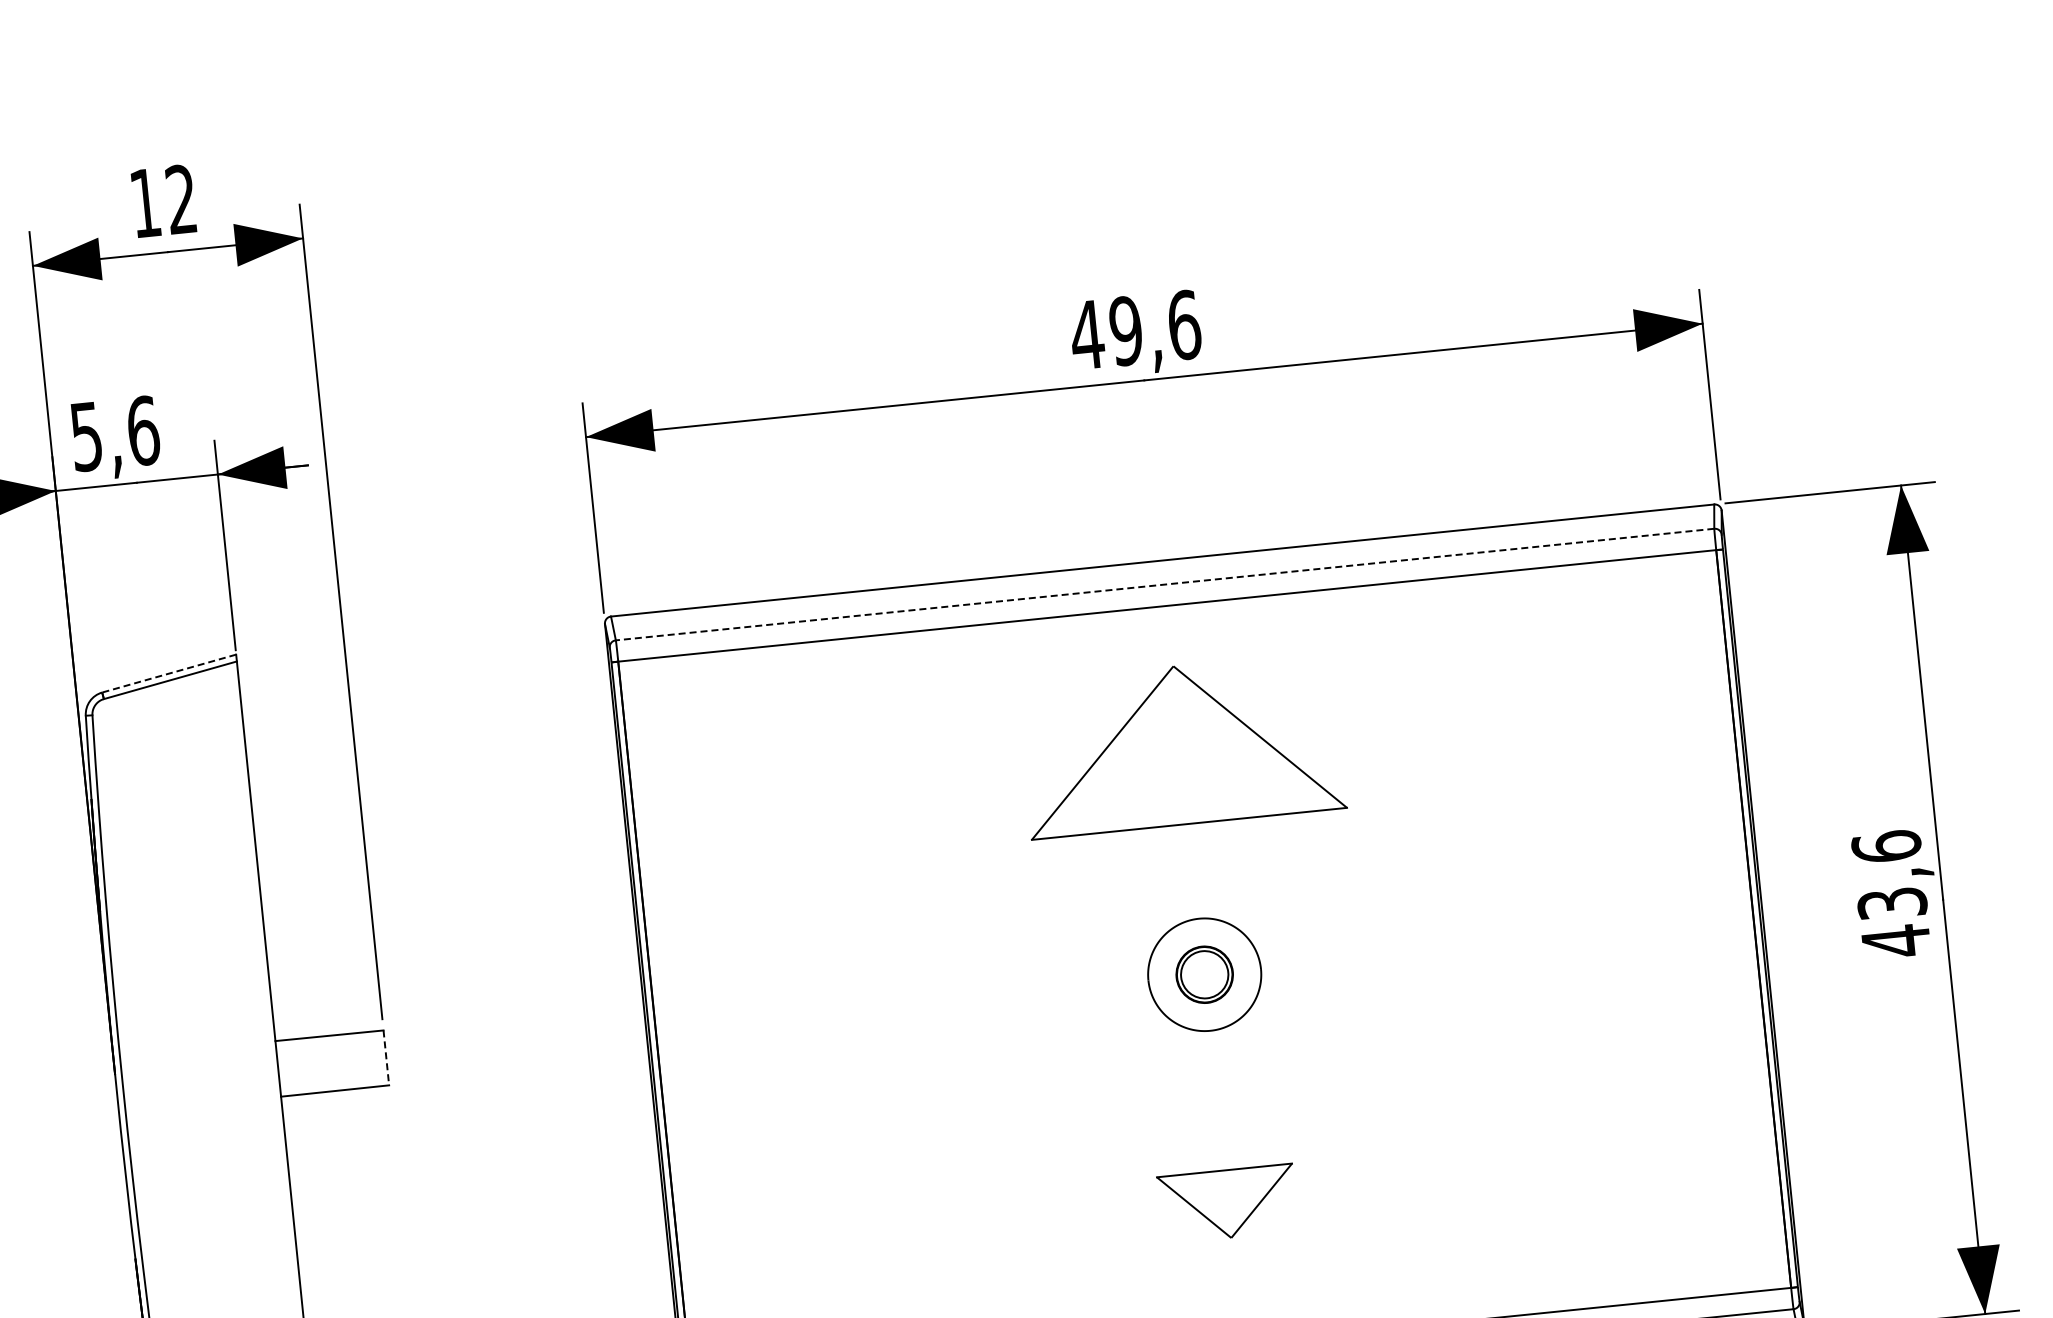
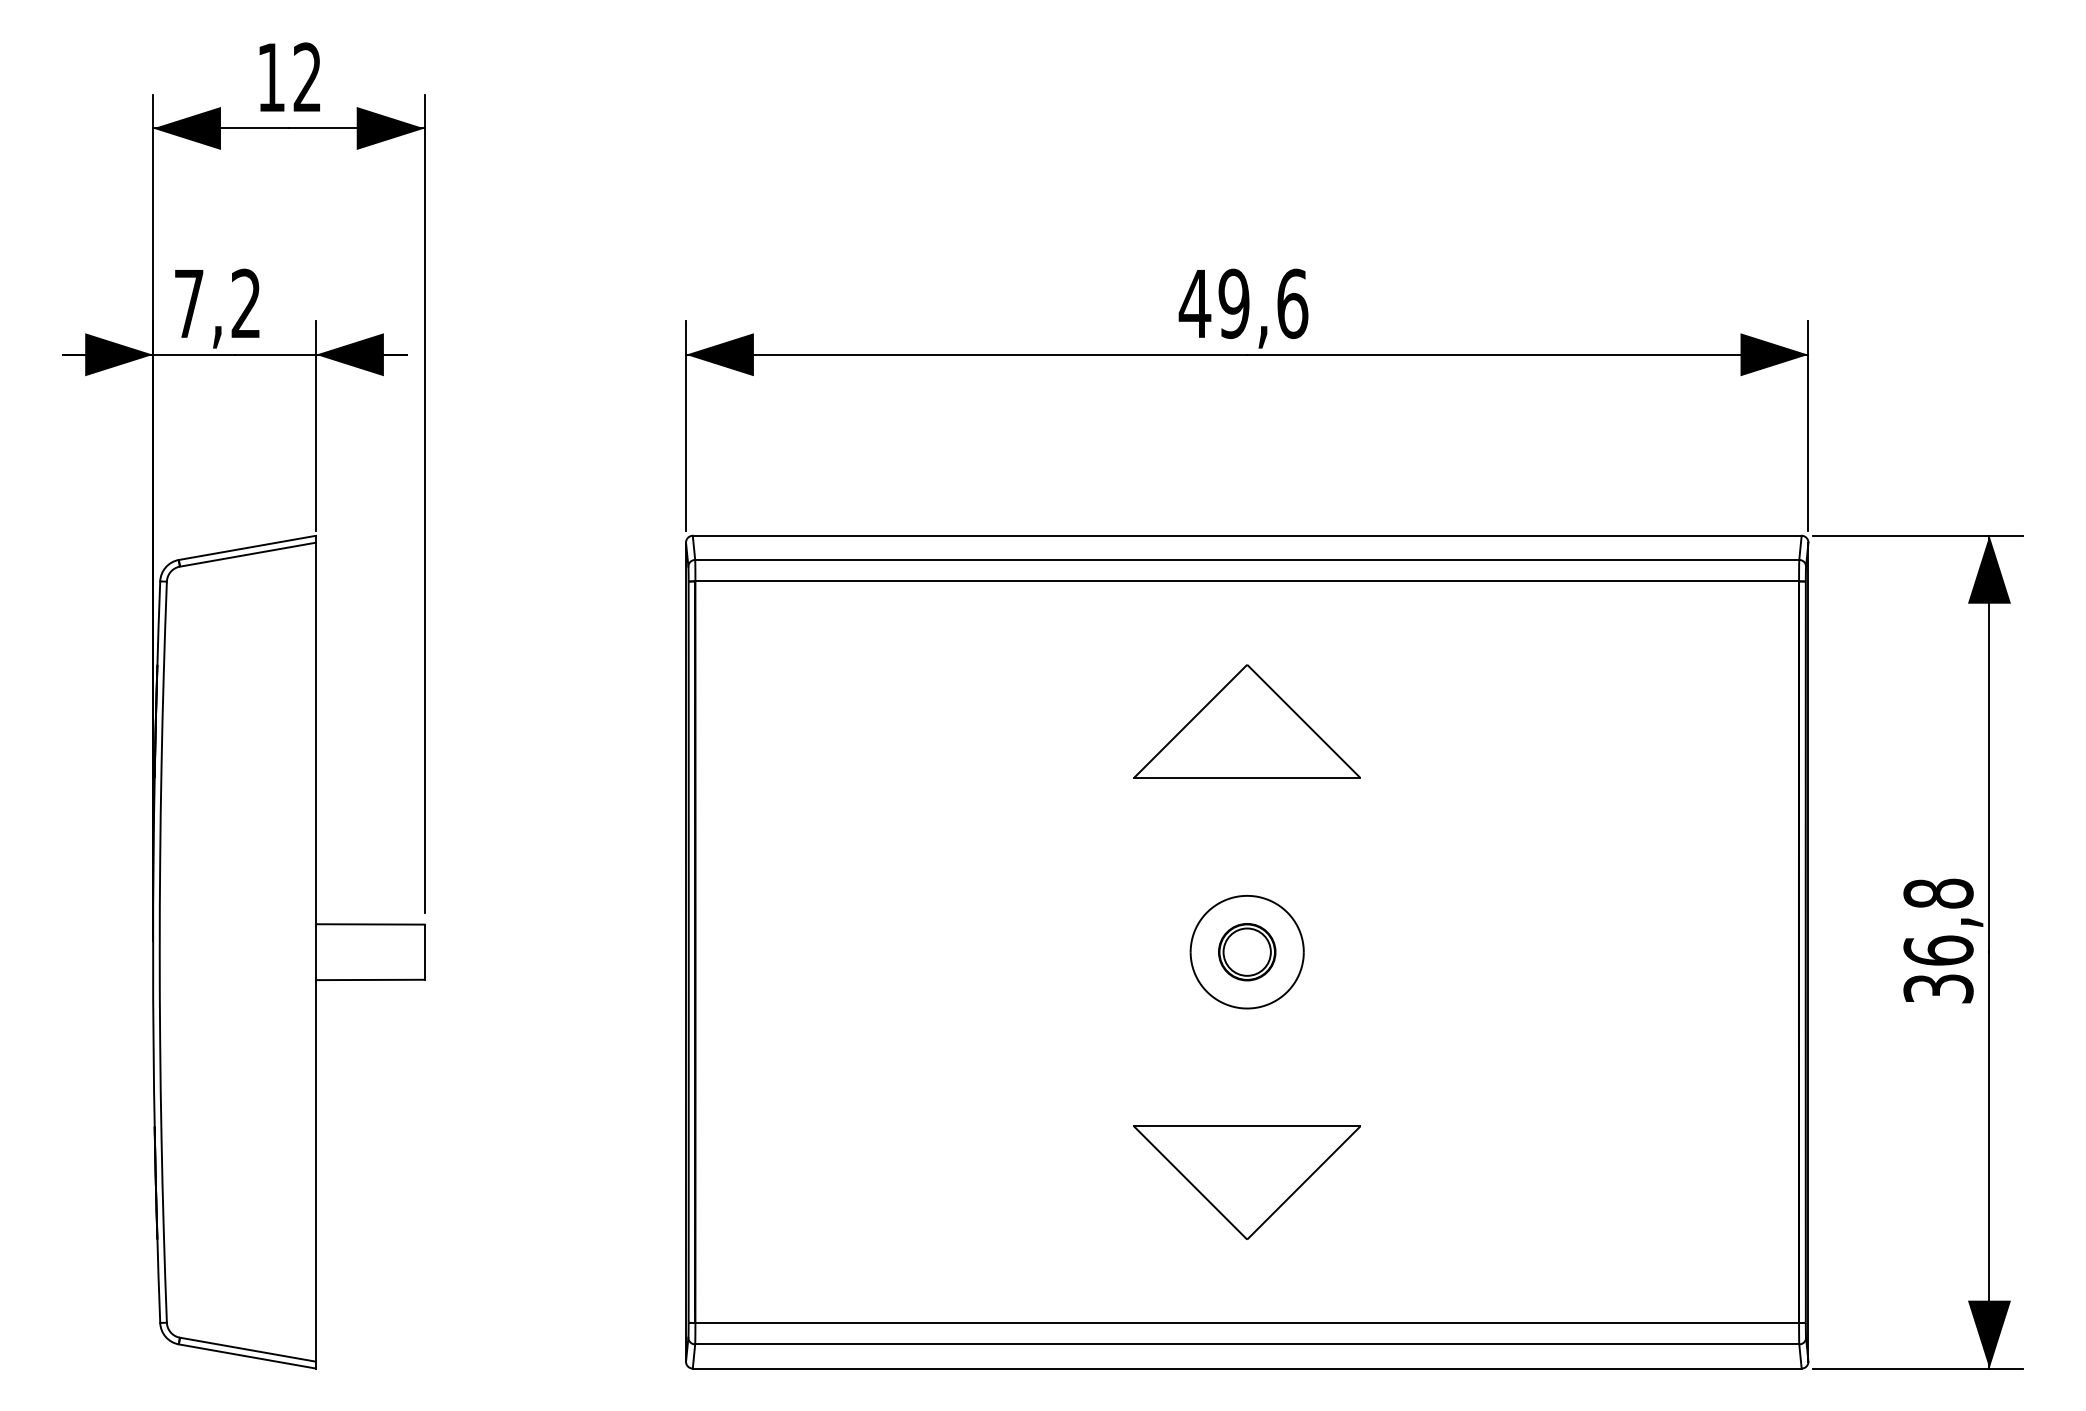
text: (114, 433) -> (217, 303), 5,6 -> 7,2
line: (1164, 584) -> (1246, 559), dashed -> solid
line: (169, 673) -> (247, 547), dashed -> solid
part: (1180, 745) -> (1246, 721), size x0.71
text: (1891, 894) -> (1938, 941), 43,6 -> 36,8
line: (386, 1058) -> (424, 952), dashed -> solid
part: (1227, 1203) -> (1246, 1182), size x1.67

